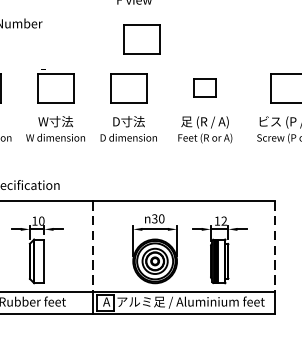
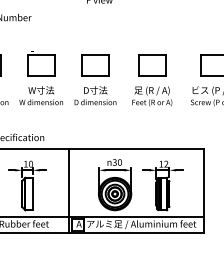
part: (142, 39) -> (105, 29), removed
part: (205, 88) -> (152, 65), size x1.67
line: (92, 247) -> (68, 183), dashed -> solid
line: (275, 247) -> (204, 183), dashed -> solid

